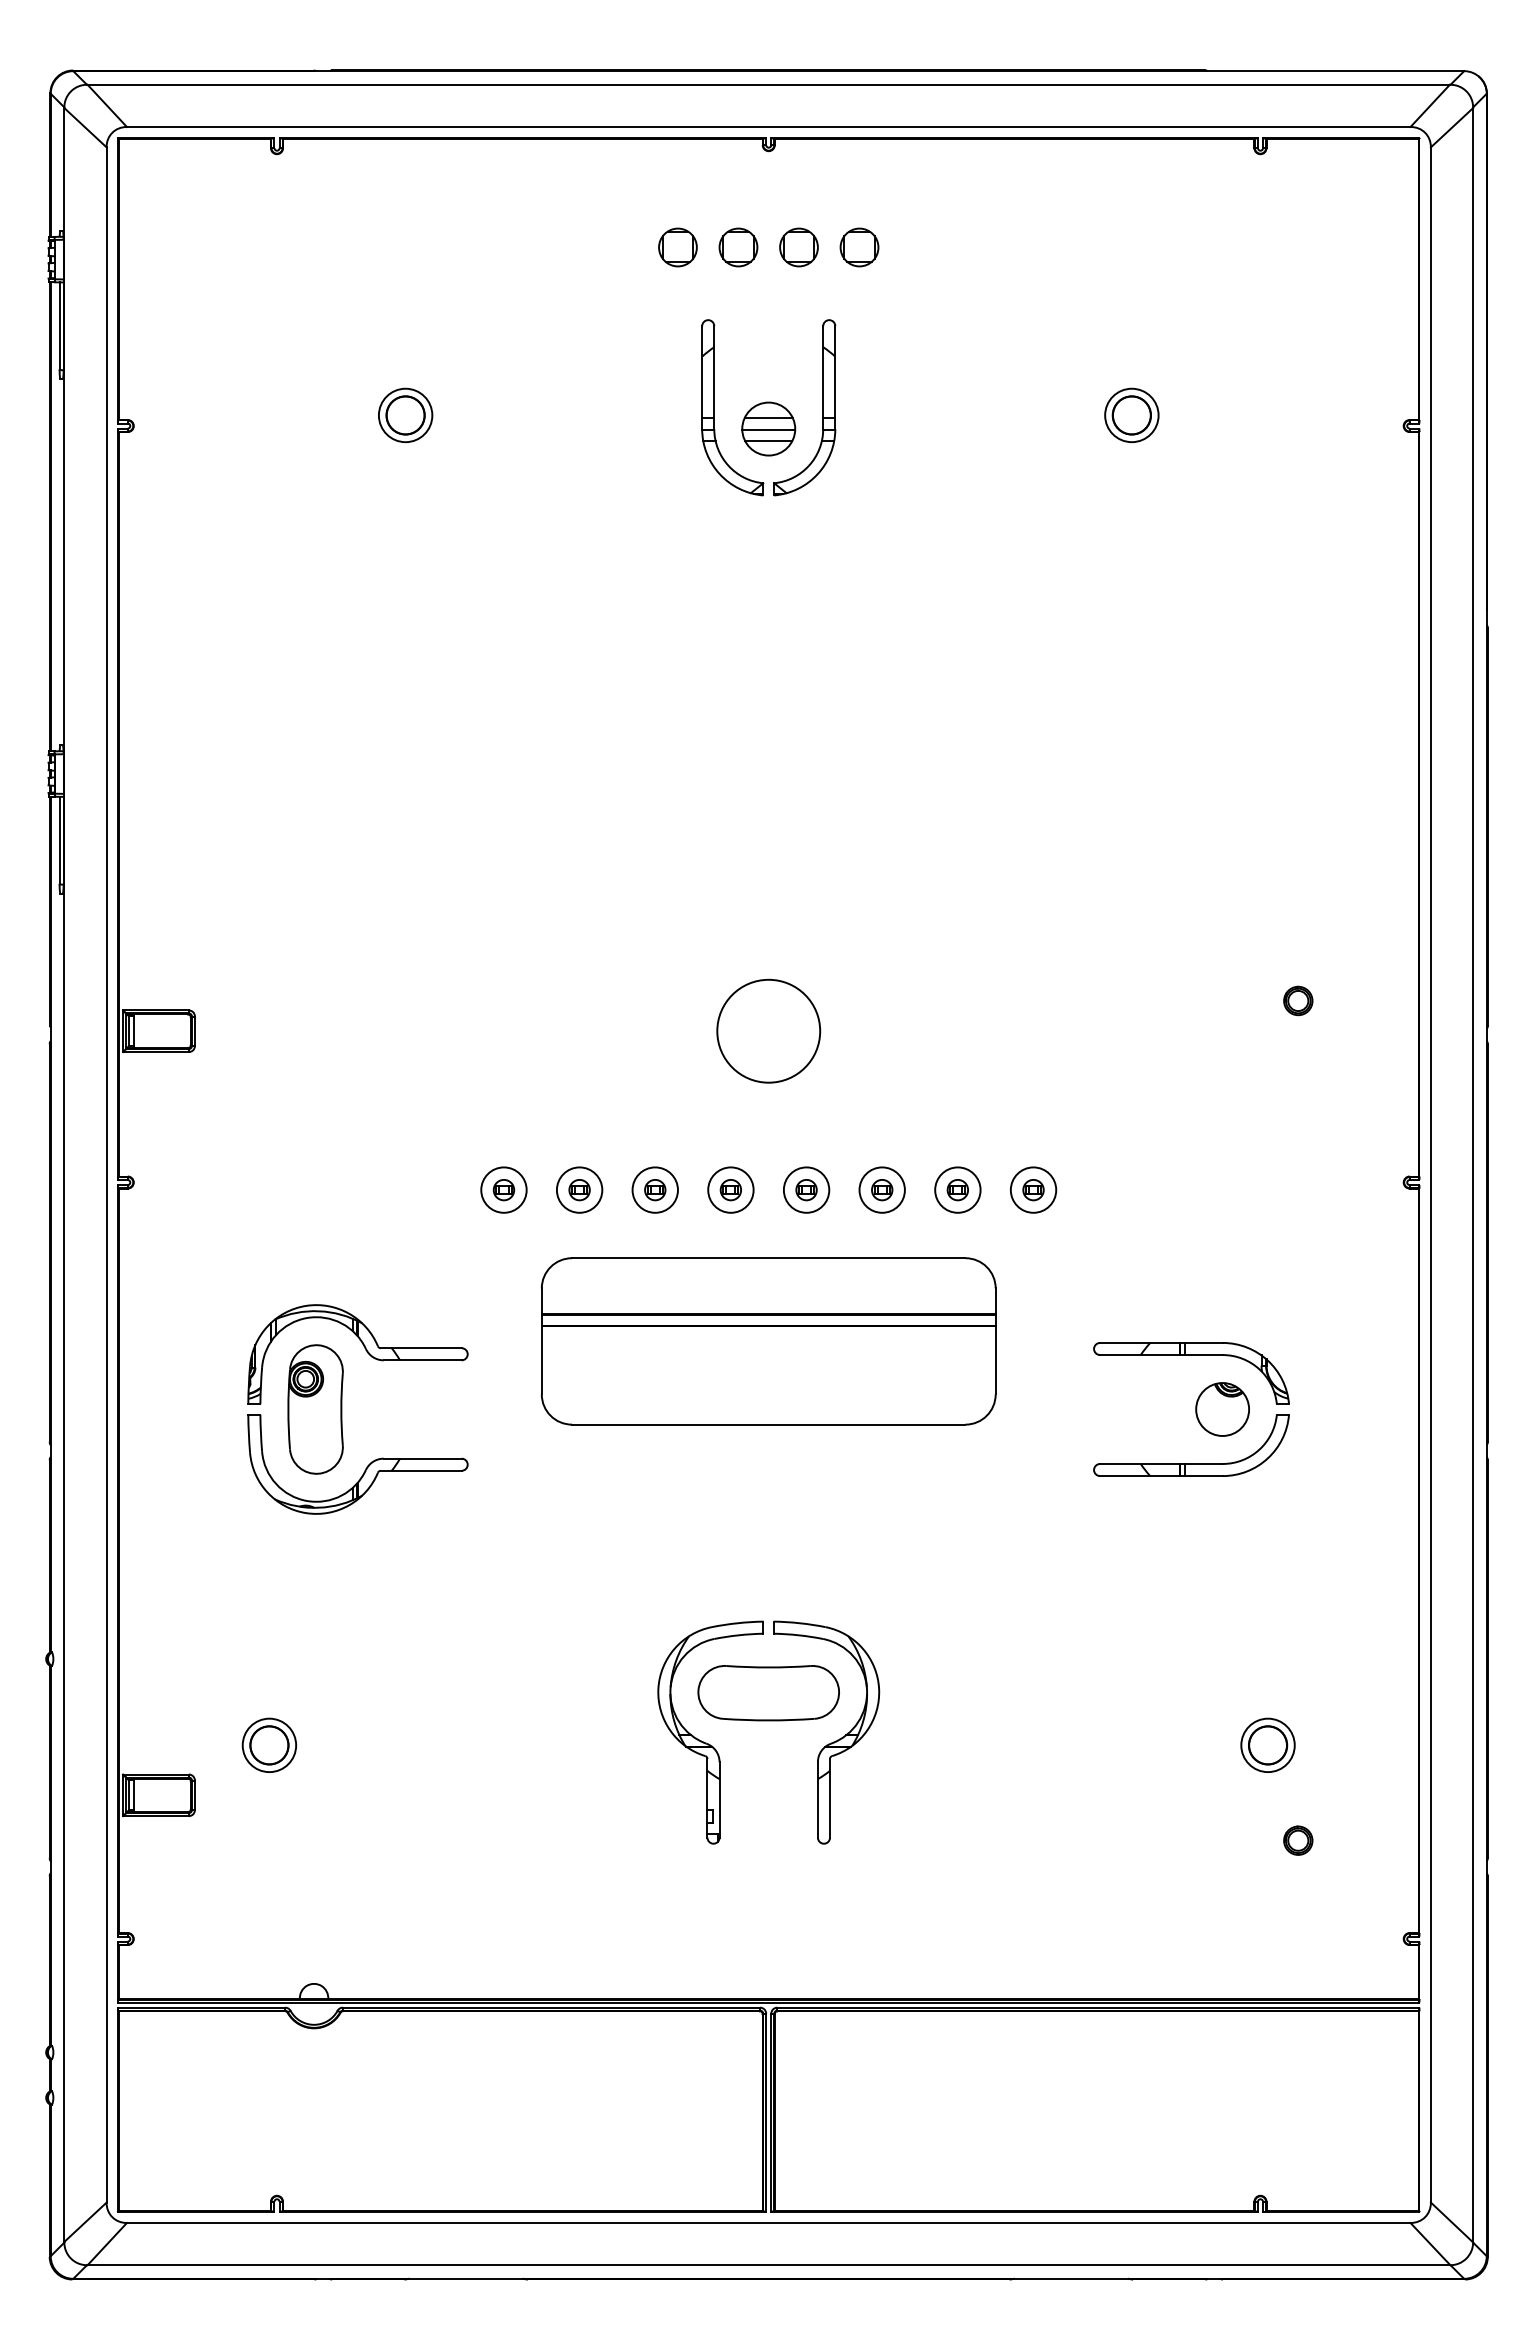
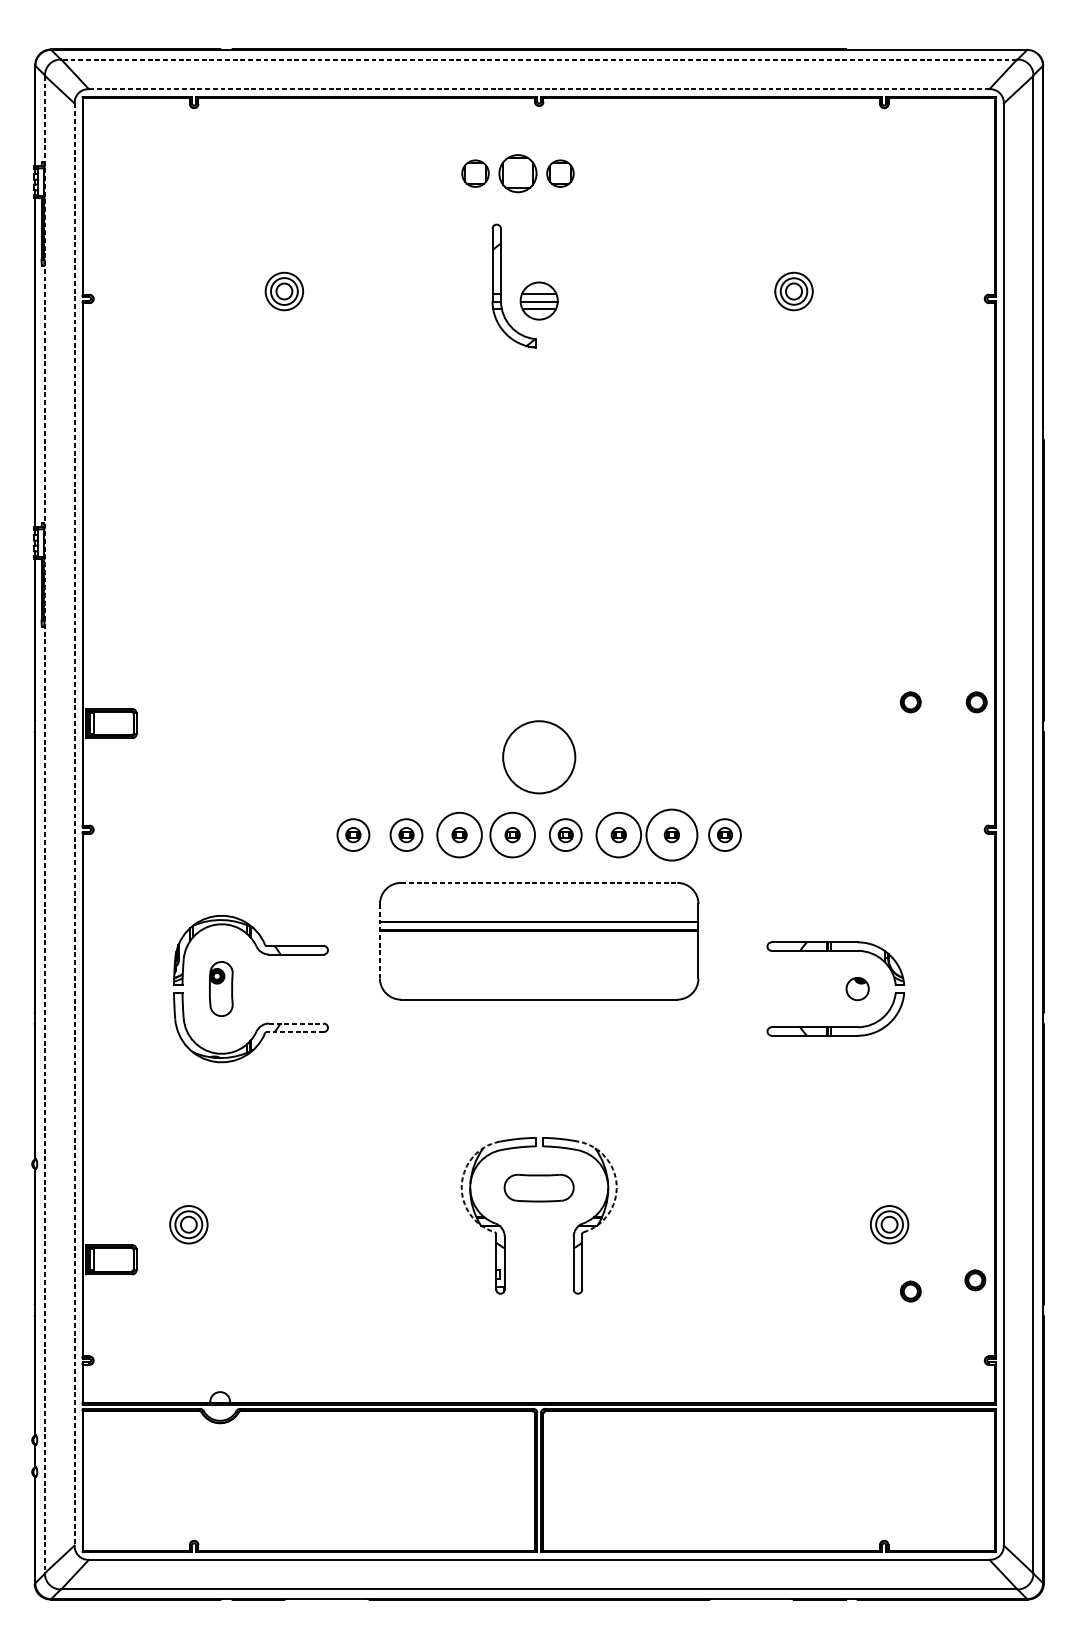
line: (768, 84) -> (539, 59), solid -> dashed
line: (768, 126) -> (539, 88), solid -> dashed
part: (738, 247) -> (518, 173), size x1.4
part: (859, 247) -> (602, 173), removed
part: (822, 407) -> (576, 285), removed
circle: (405, 415) -> (284, 291), size x0.6
circle: (1131, 415) -> (793, 291), size x0.6
part: (1392, 1000) -> (976, 702), added
circle: (768, 1030) -> (539, 756), moved
line: (64, 1174) -> (45, 824), solid -> dashed
line: (106, 1174) -> (74, 824), solid -> dashed
circle: (654, 1189) -> (459, 834), size x1.4
circle: (730, 1189) -> (512, 834), size x1.4
circle: (881, 1189) -> (618, 834), size x1.4
circle: (957, 1189) -> (671, 834), size x1.6
line: (768, 1258) -> (539, 883), solid -> dashed
line: (541, 1341) -> (379, 941), solid -> dashed
part: (315, 1409) -> (221, 989), size x0.6
part: (1222, 1409) -> (857, 989), size x0.6
line: (422, 1458) -> (296, 1023), solid -> dashed
line: (420, 1470) -> (294, 1031), solid -> dashed
arc: (658, 1689) -> (461, 1185), solid -> dashed
arc: (879, 1689) -> (616, 1185), solid -> dashed
part: (768, 1693) -> (539, 1188), size x0.7
circle: (269, 1745) -> (188, 1224), size x0.6
circle: (1267, 1745) -> (889, 1224), size x0.6
part: (1390, 1824) -> (975, 1280), added

